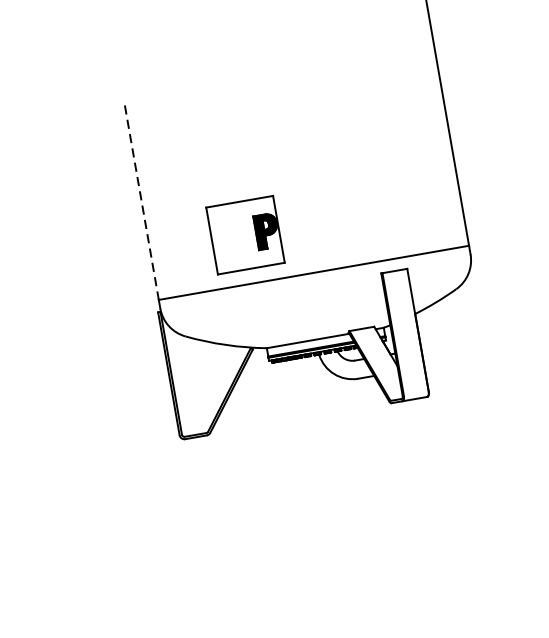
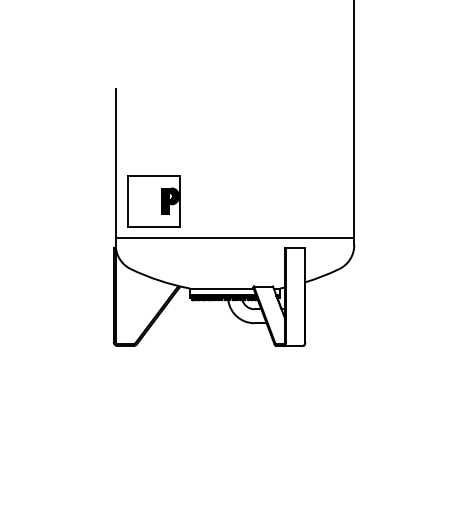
line: (141, 202) -> (115, 163), dashed -> solid
part: (245, 235) -> (153, 201), moved

